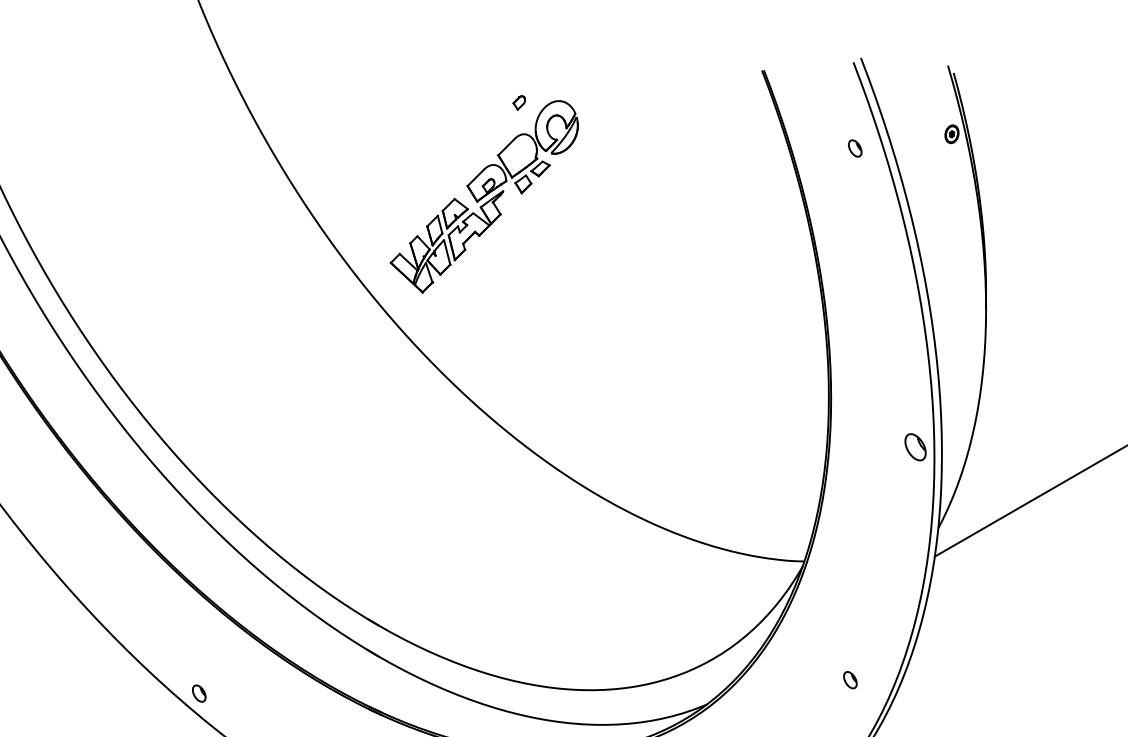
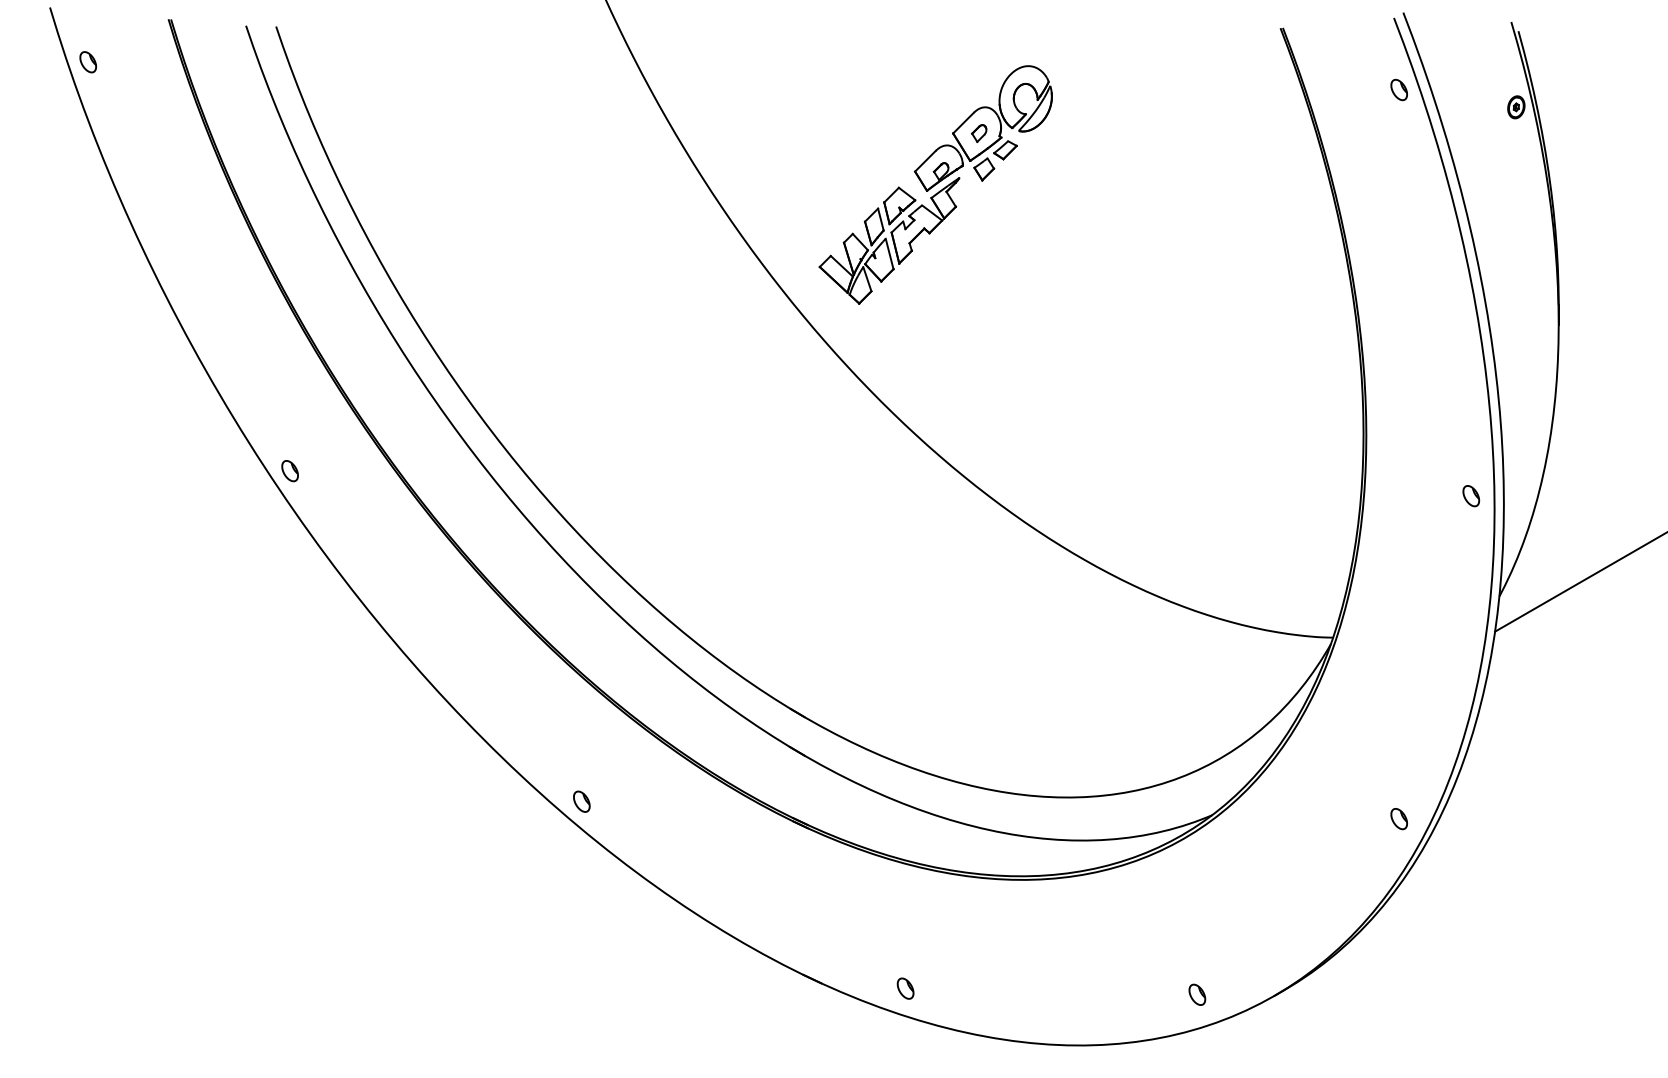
part: (519, 102) -> (979, 133), moved
part: (854, 148) -> (1398, 89), moved
part: (915, 447) -> (1471, 496), size x0.62
part: (849, 680) -> (1398, 819), moved

